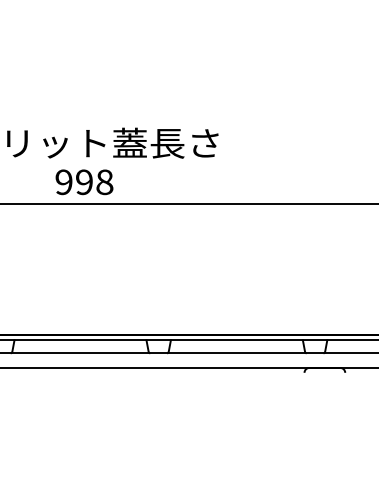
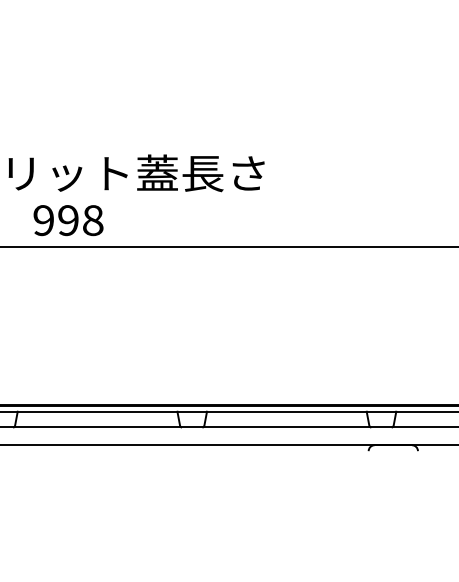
text: (84, 182) -> (68, 220), moved

